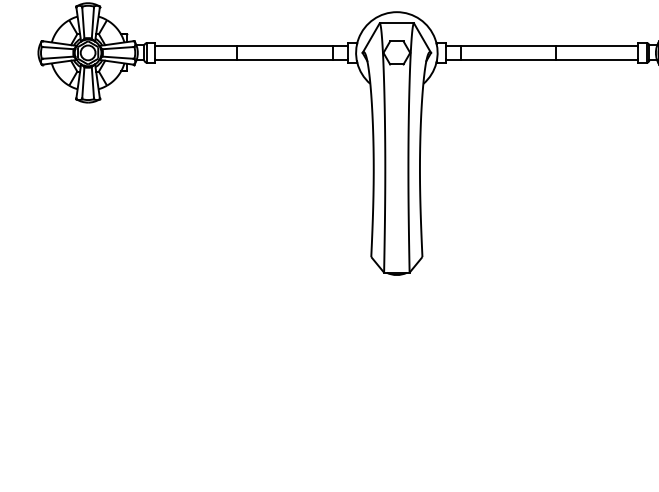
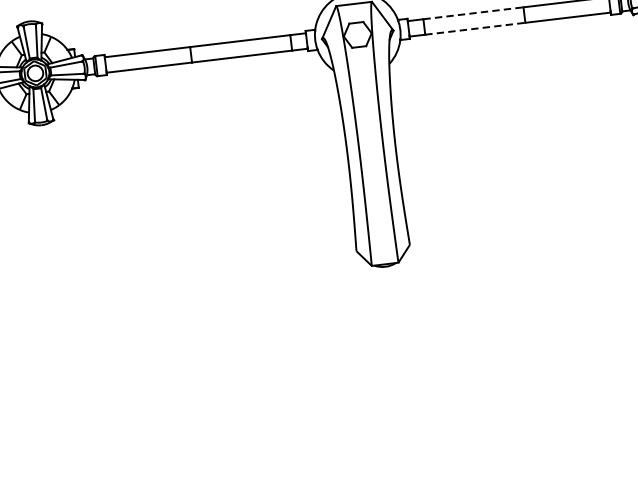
line: (508, 45) -> (473, 13), solid -> dashed
line: (508, 60) -> (475, 28), solid -> dashed

